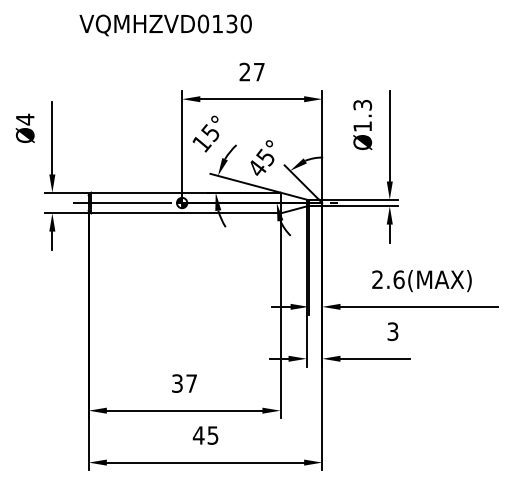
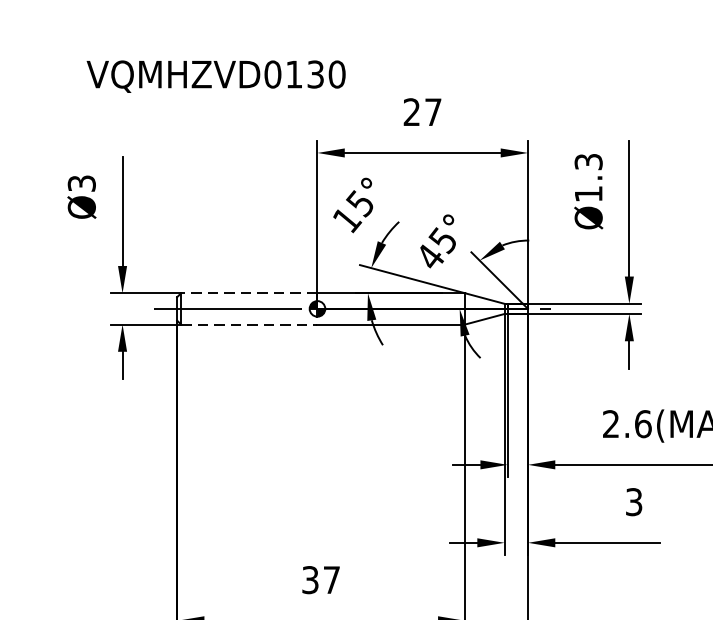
text: (165, 25) -> (215, 76), moved
text: (24, 119) -> (80, 183), Ø4 -> Ø3
line: (136, 192) -> (248, 293), solid -> dashed
line: (137, 213) -> (250, 324), solid -> dashed

